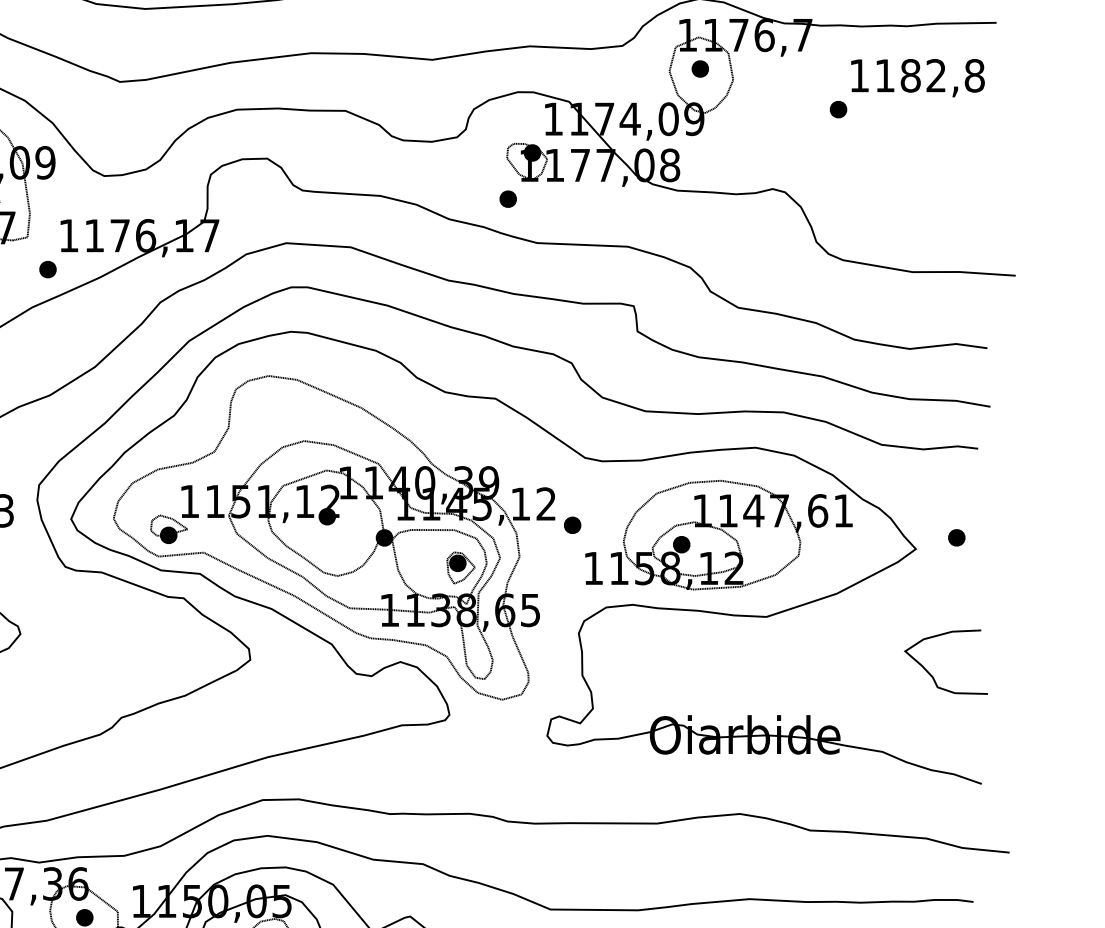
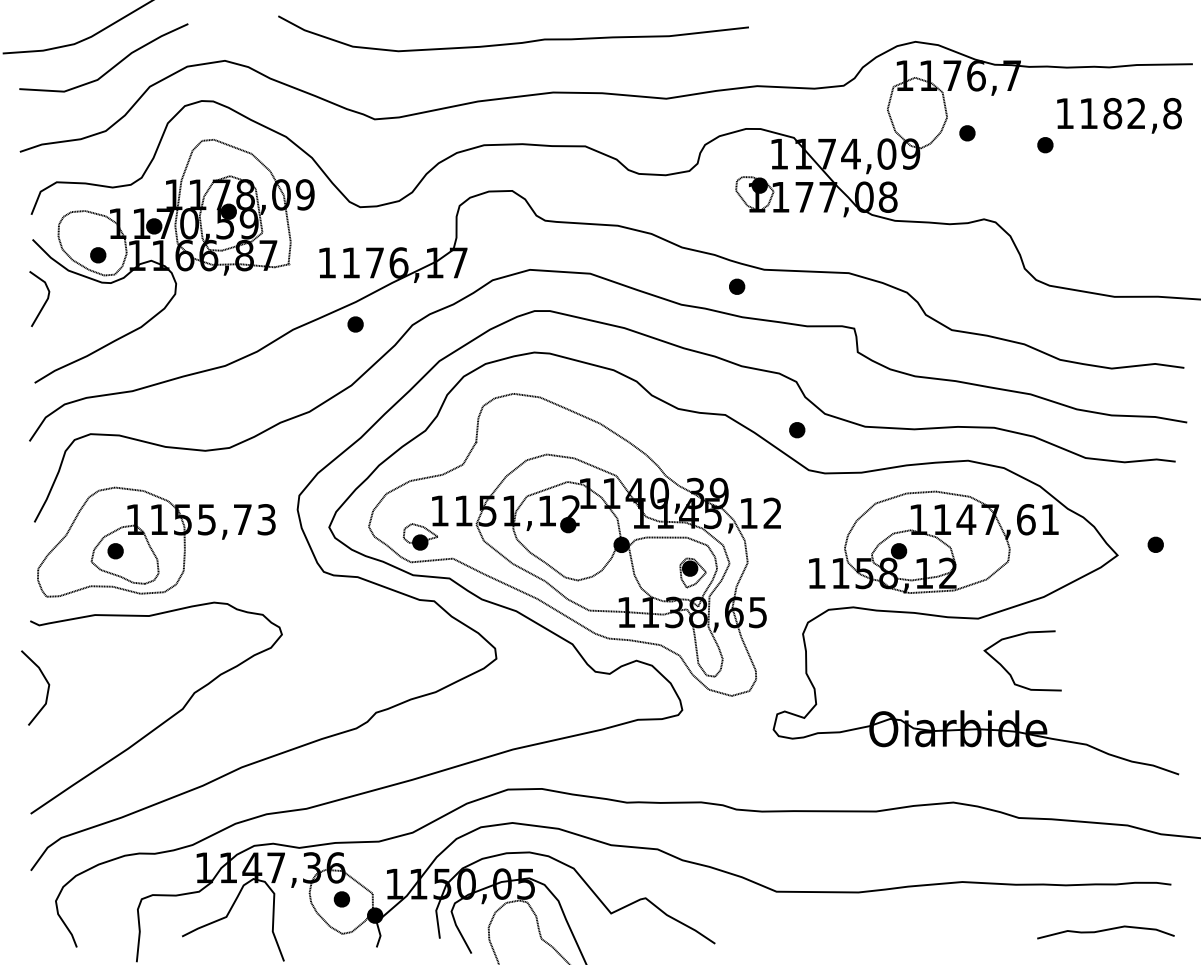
part: (700, 69) -> (967, 133), moved
part: (508, 198) -> (737, 286), moved
part: (47, 269) -> (355, 324), moved
part: (572, 525) -> (797, 430), moved
curve: (931, 674) -> (1009, 672), moved

